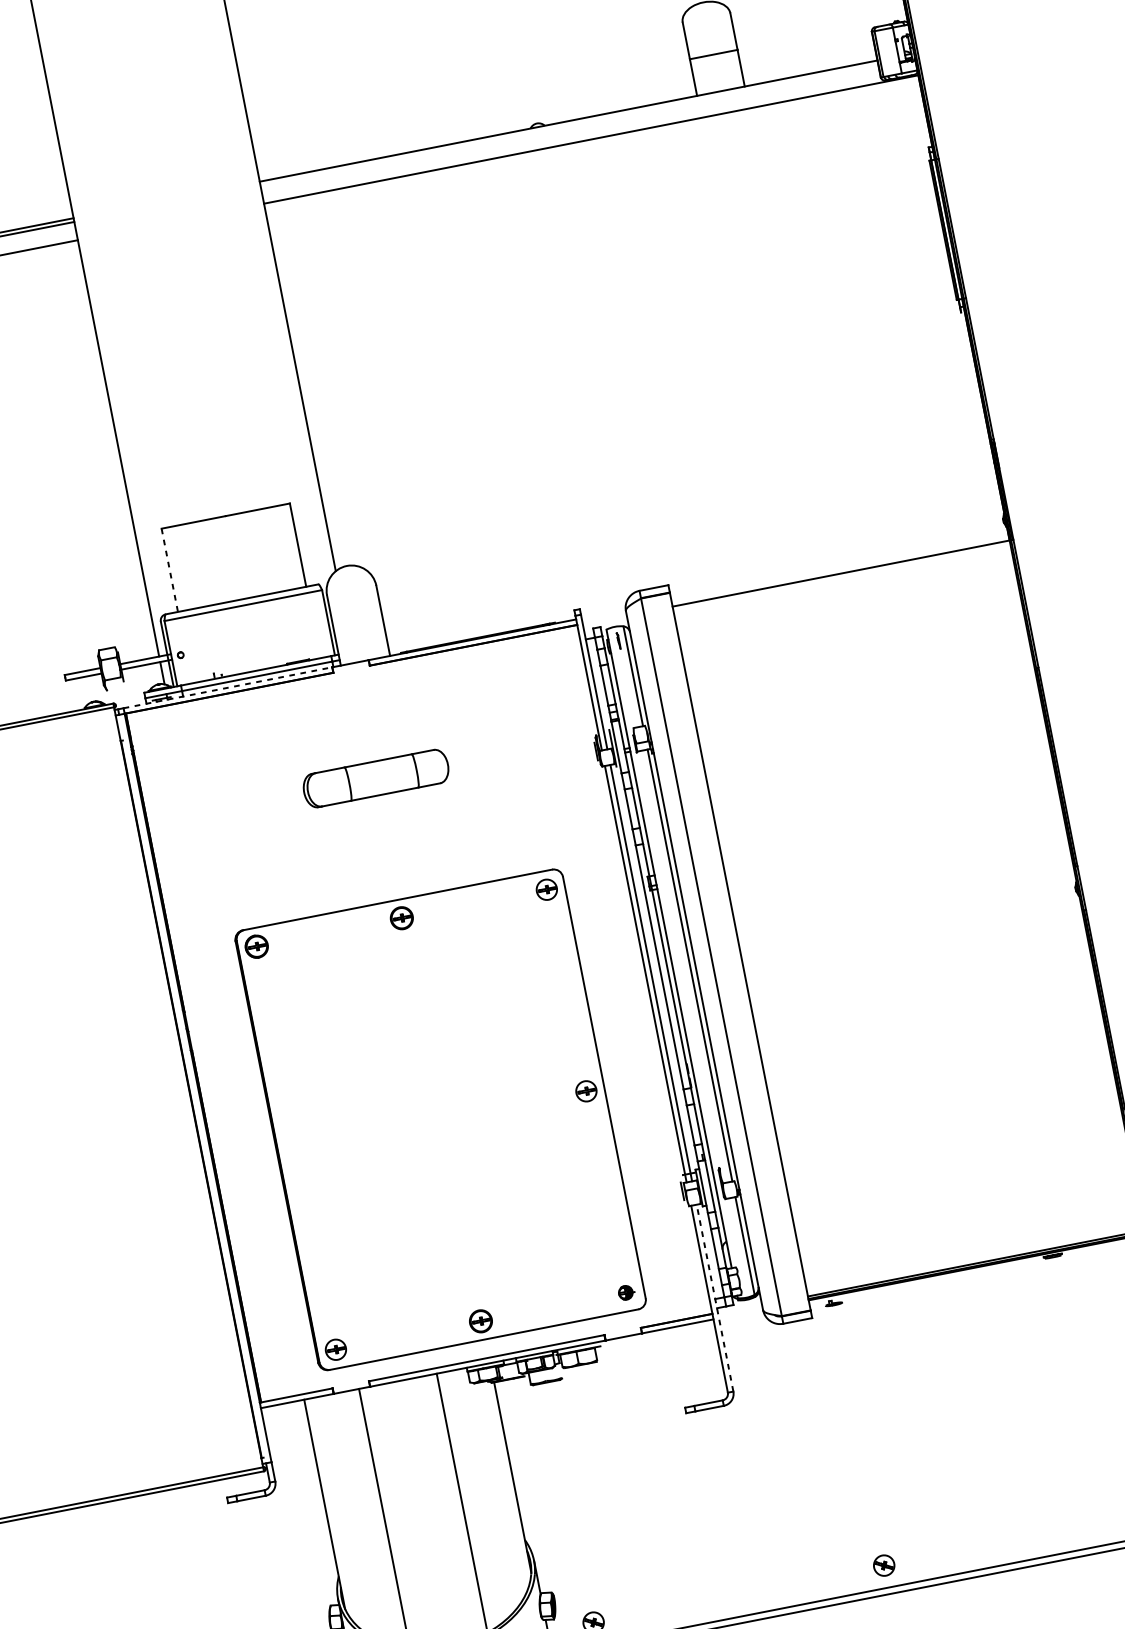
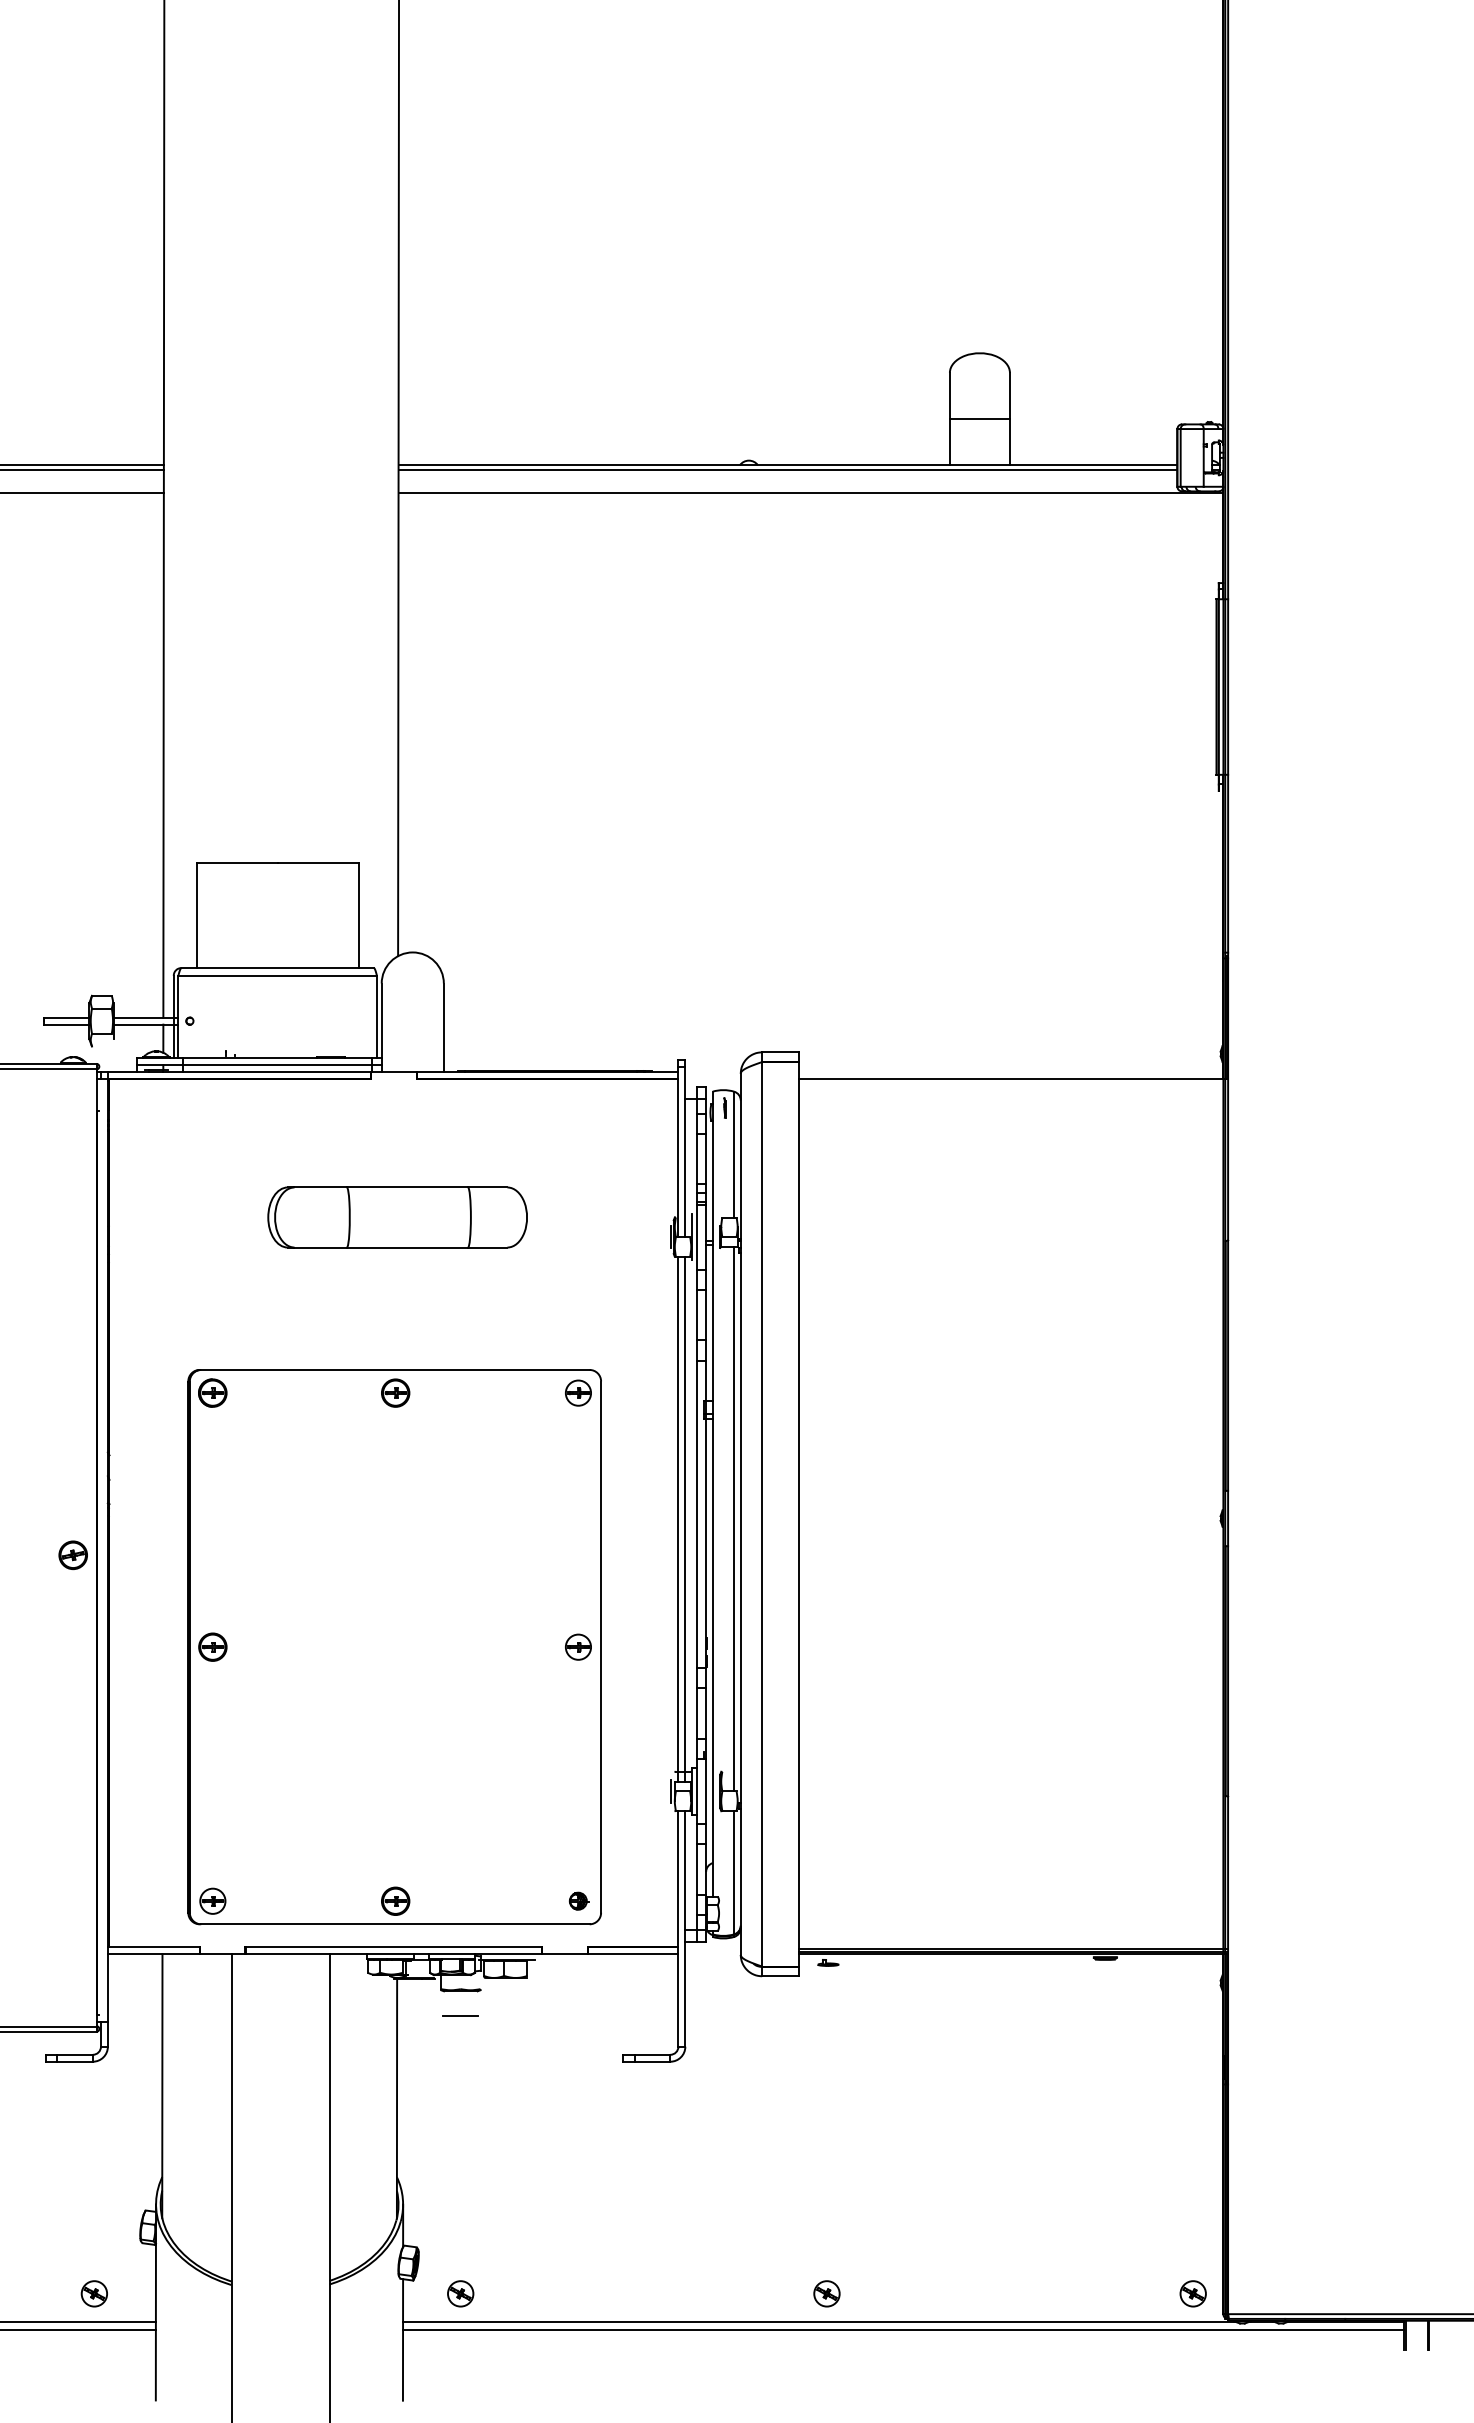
line: (568, 124) -> (787, 469), added
line: (169, 571) -> (196, 916), dashed -> solid
line: (227, 687) -> (239, 1071), dashed -> solid
part: (375, 778) -> (397, 1217), size x1.43
part: (170, 1097) -> (72, 1555), added
part: (296, 1147) -> (212, 1646), added
line: (715, 1297) -> (685, 1928), dashed -> solid
line: (550, 1402) -> (460, 2016), added

